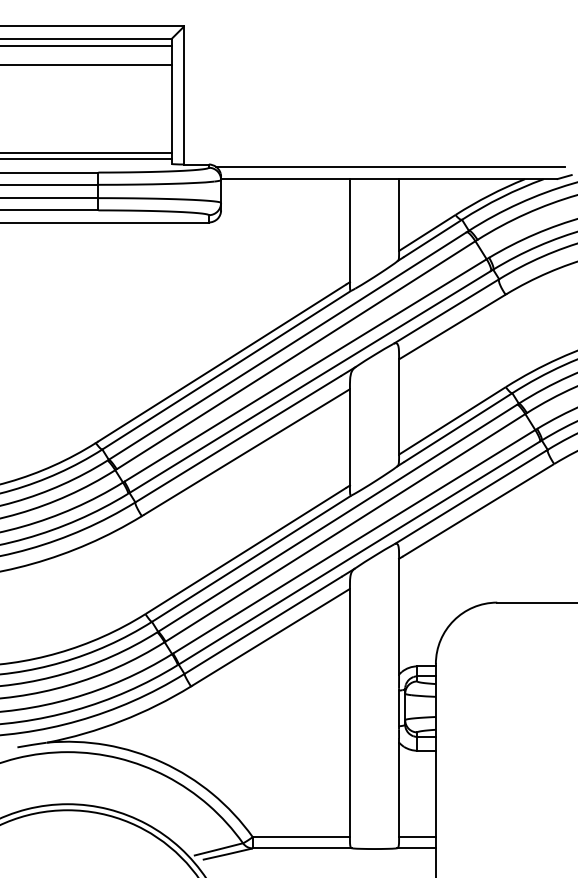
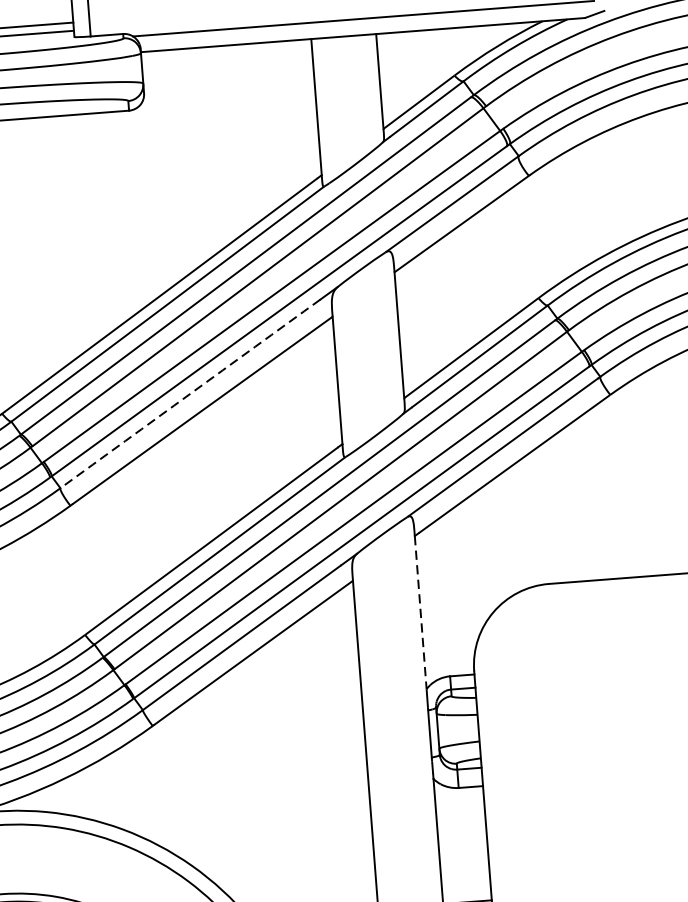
arc: (238, 438) -> (190, 393), solid -> dashed
line: (399, 616) -> (421, 612), solid -> dashed

